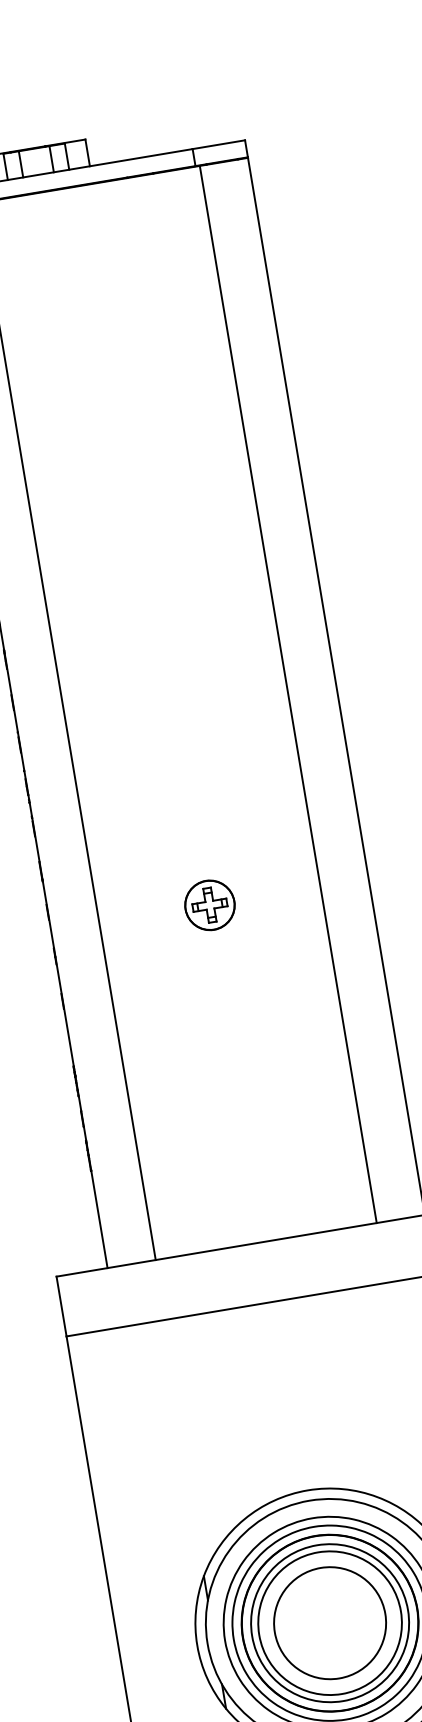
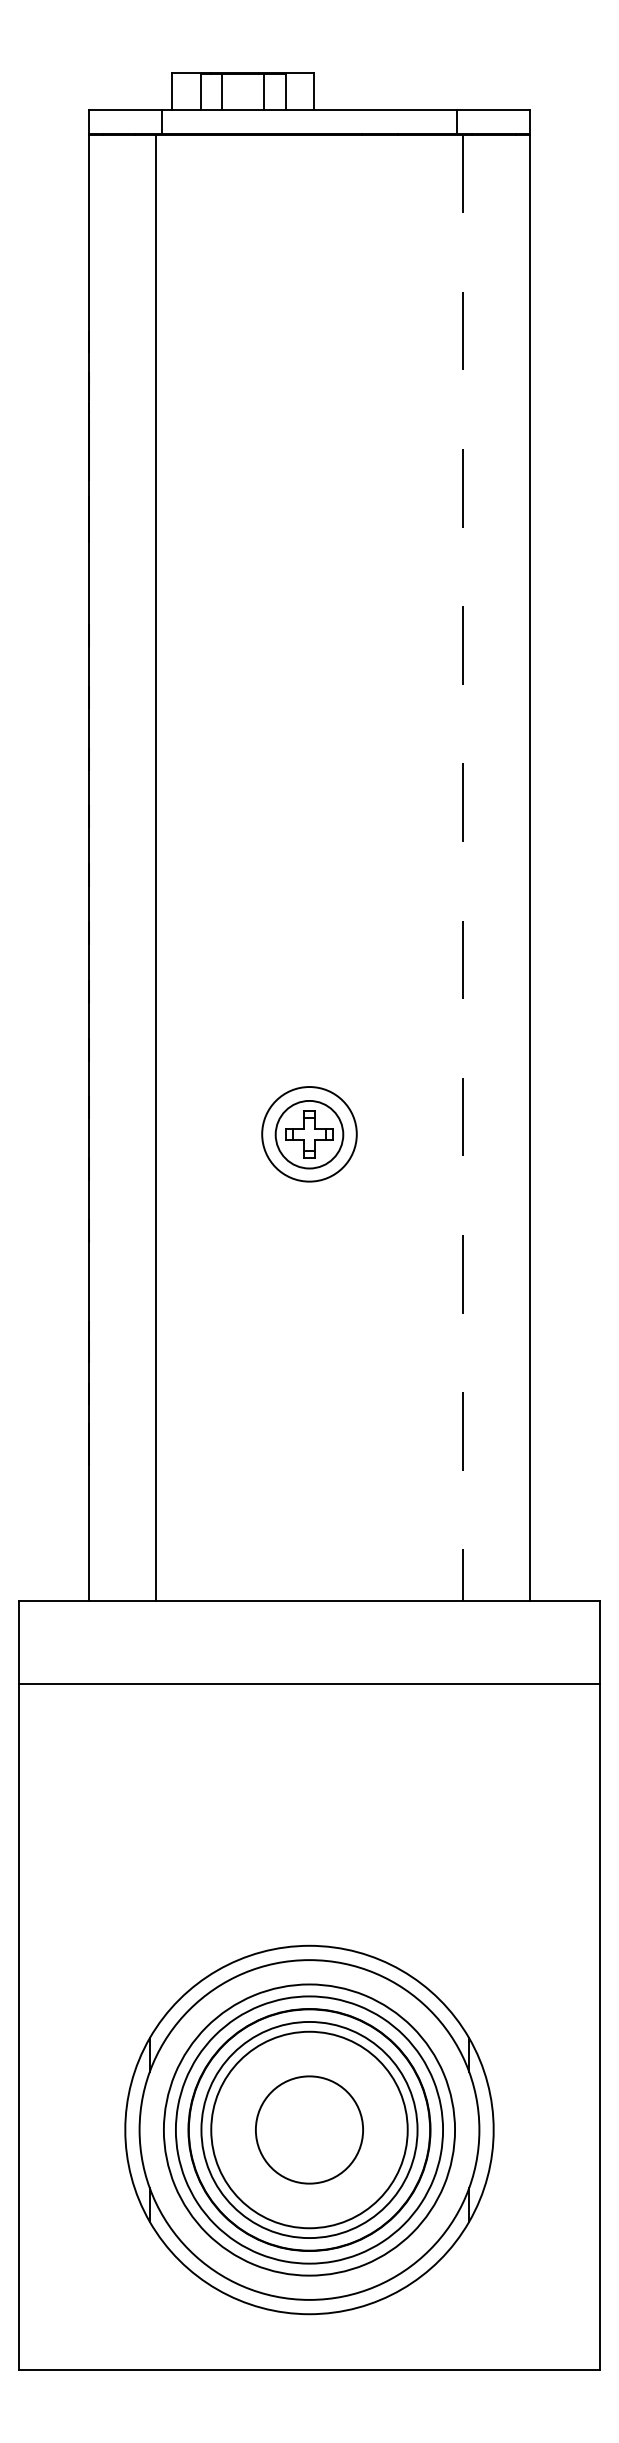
line: (288, 695) -> (462, 868), solid -> dashed
circle: (209, 905) -> (309, 1134), size x1.4
circle: (330, 1622) -> (309, 2129), size x0.7

